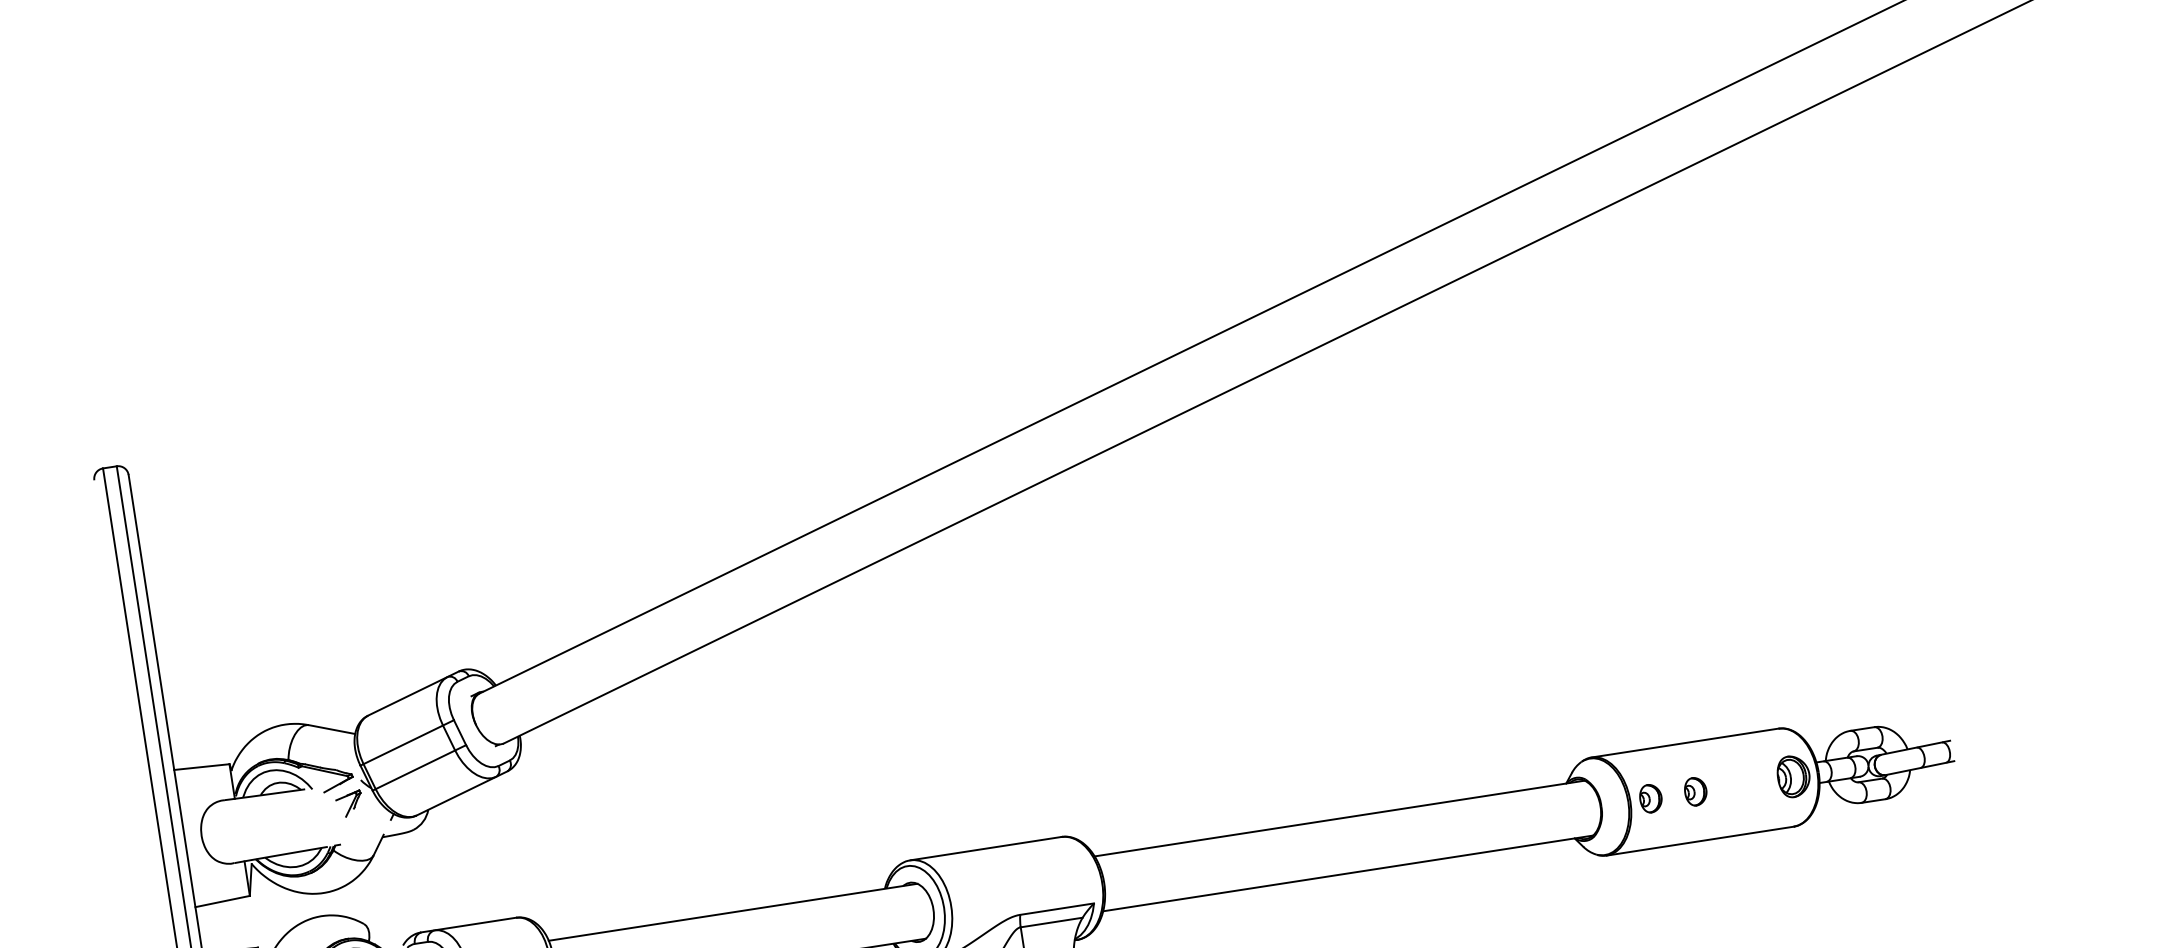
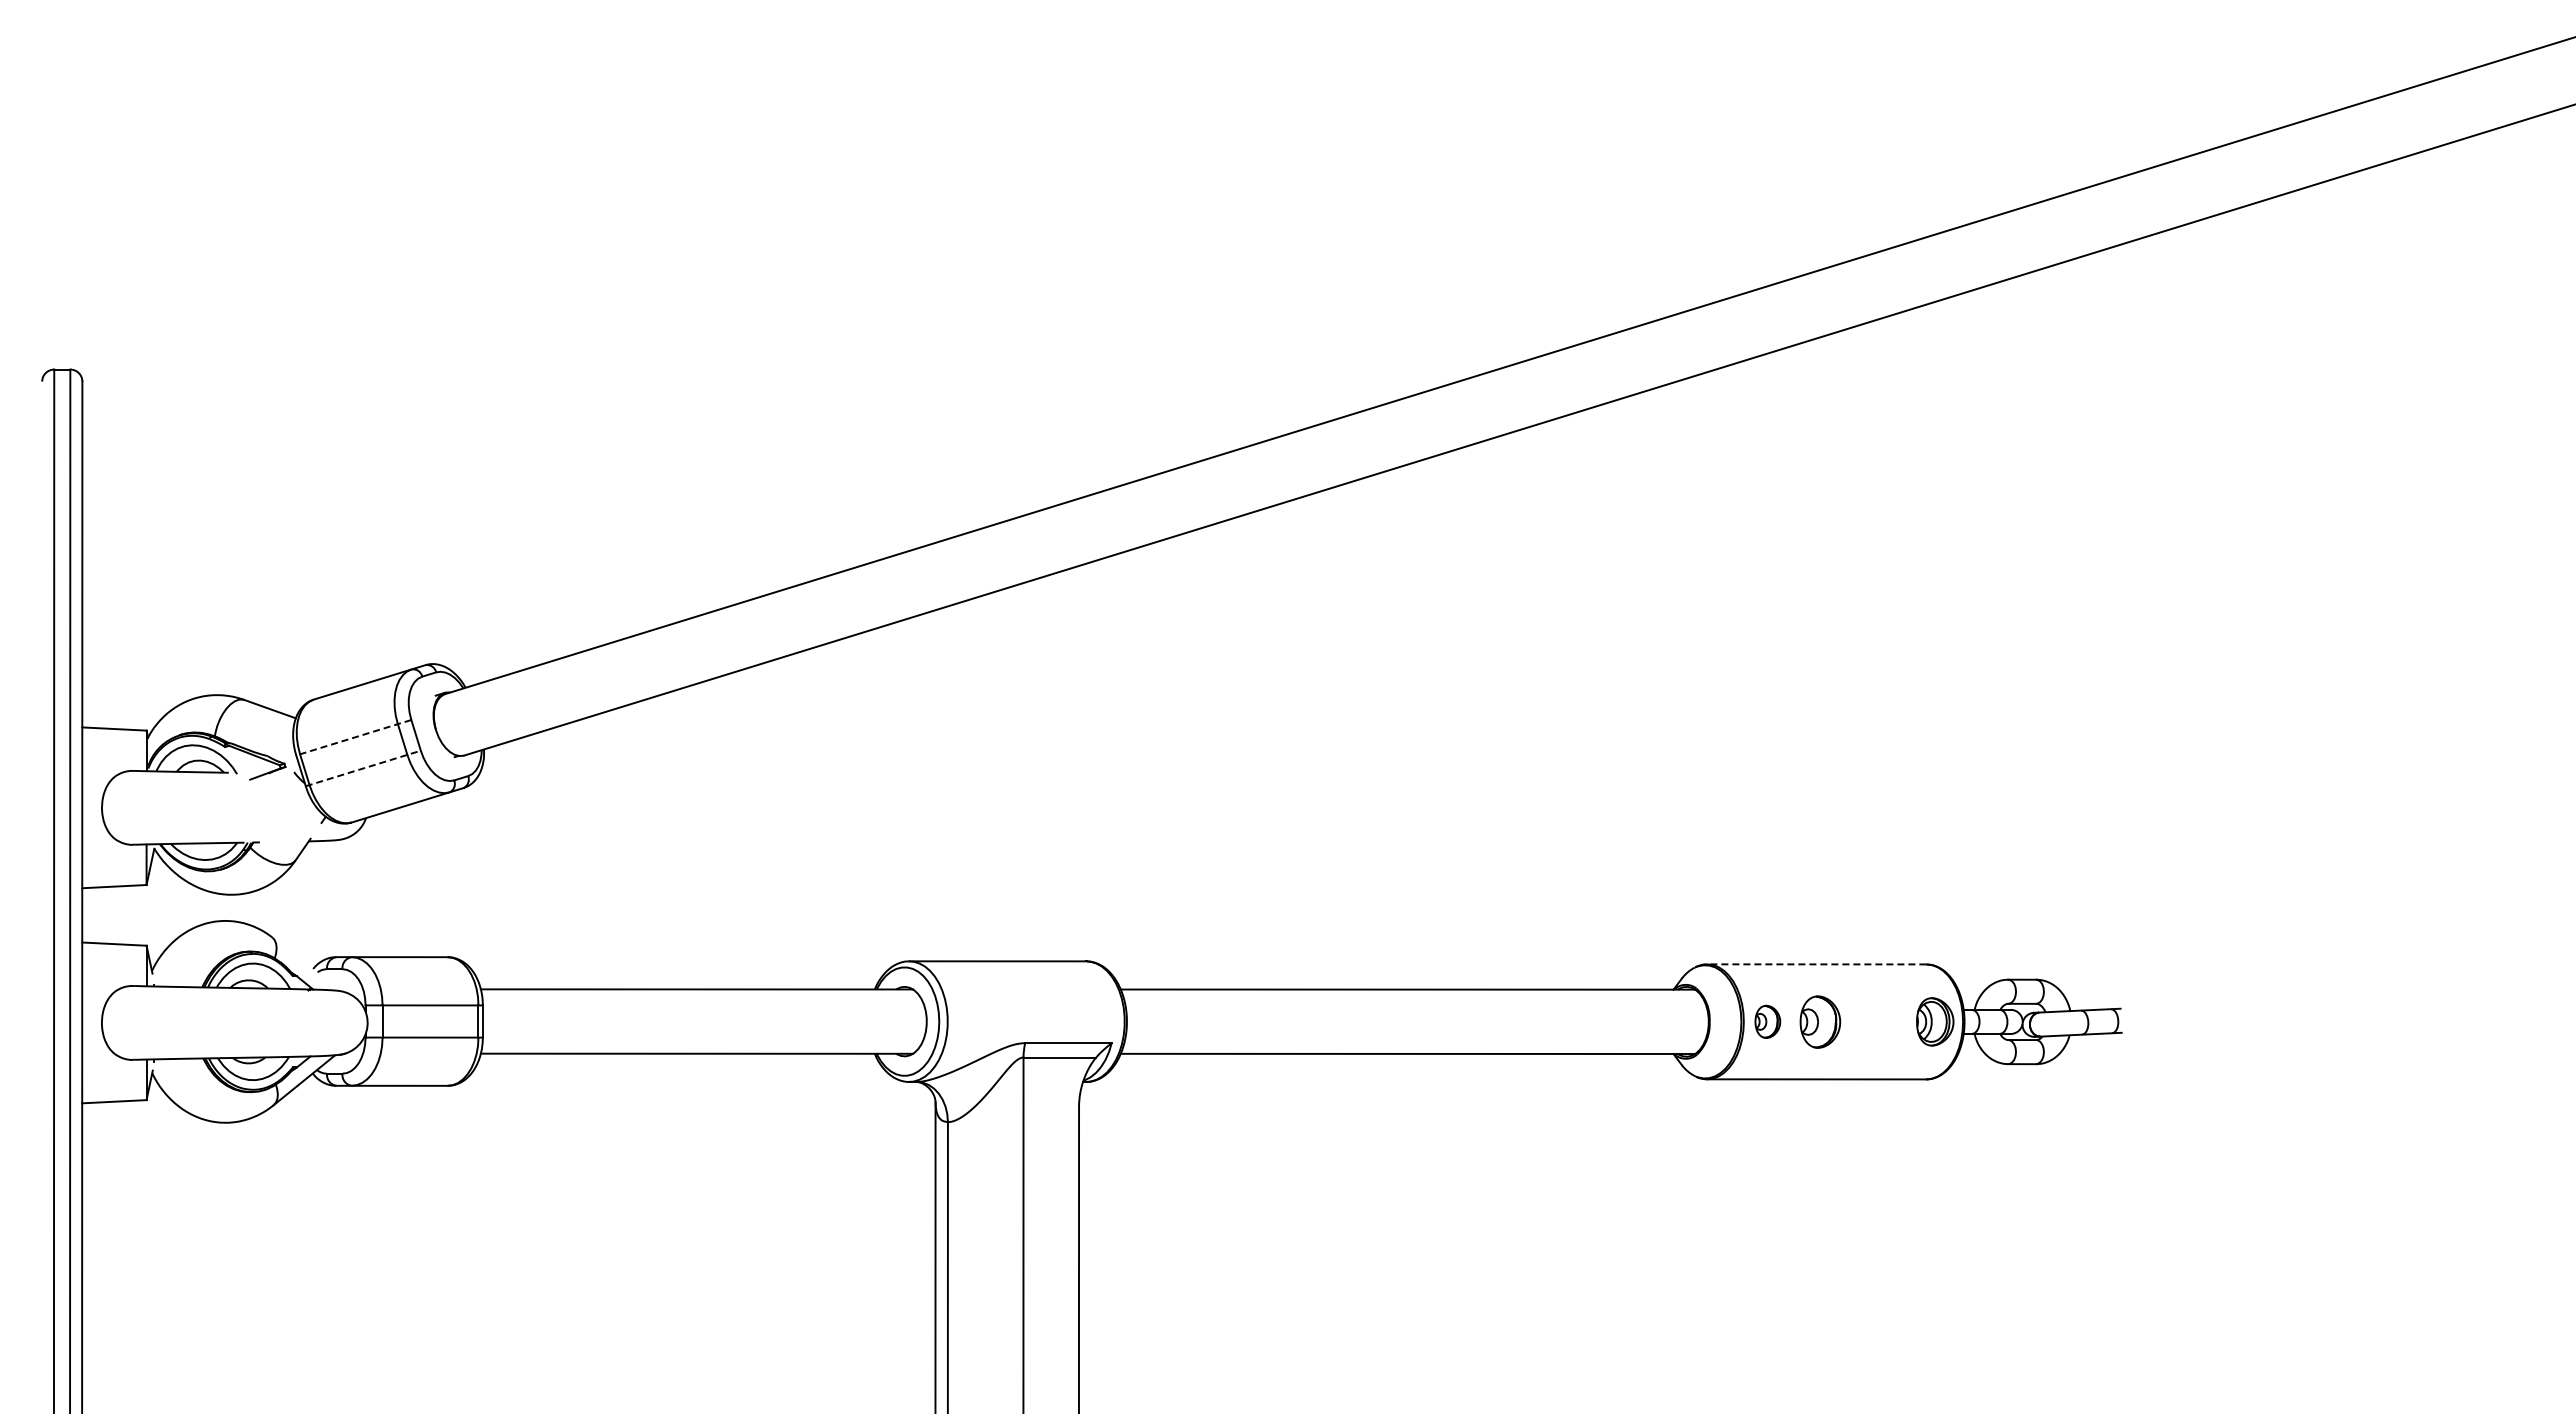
line: (406, 742) -> (353, 737), solid -> dashed
line: (1684, 743) -> (1816, 964), solid -> dashed
line: (419, 767) -> (363, 768), solid -> dashed
part: (1695, 791) -> (1820, 1021), size x1.6
part: (349, 804) -> (276, 797), removed

